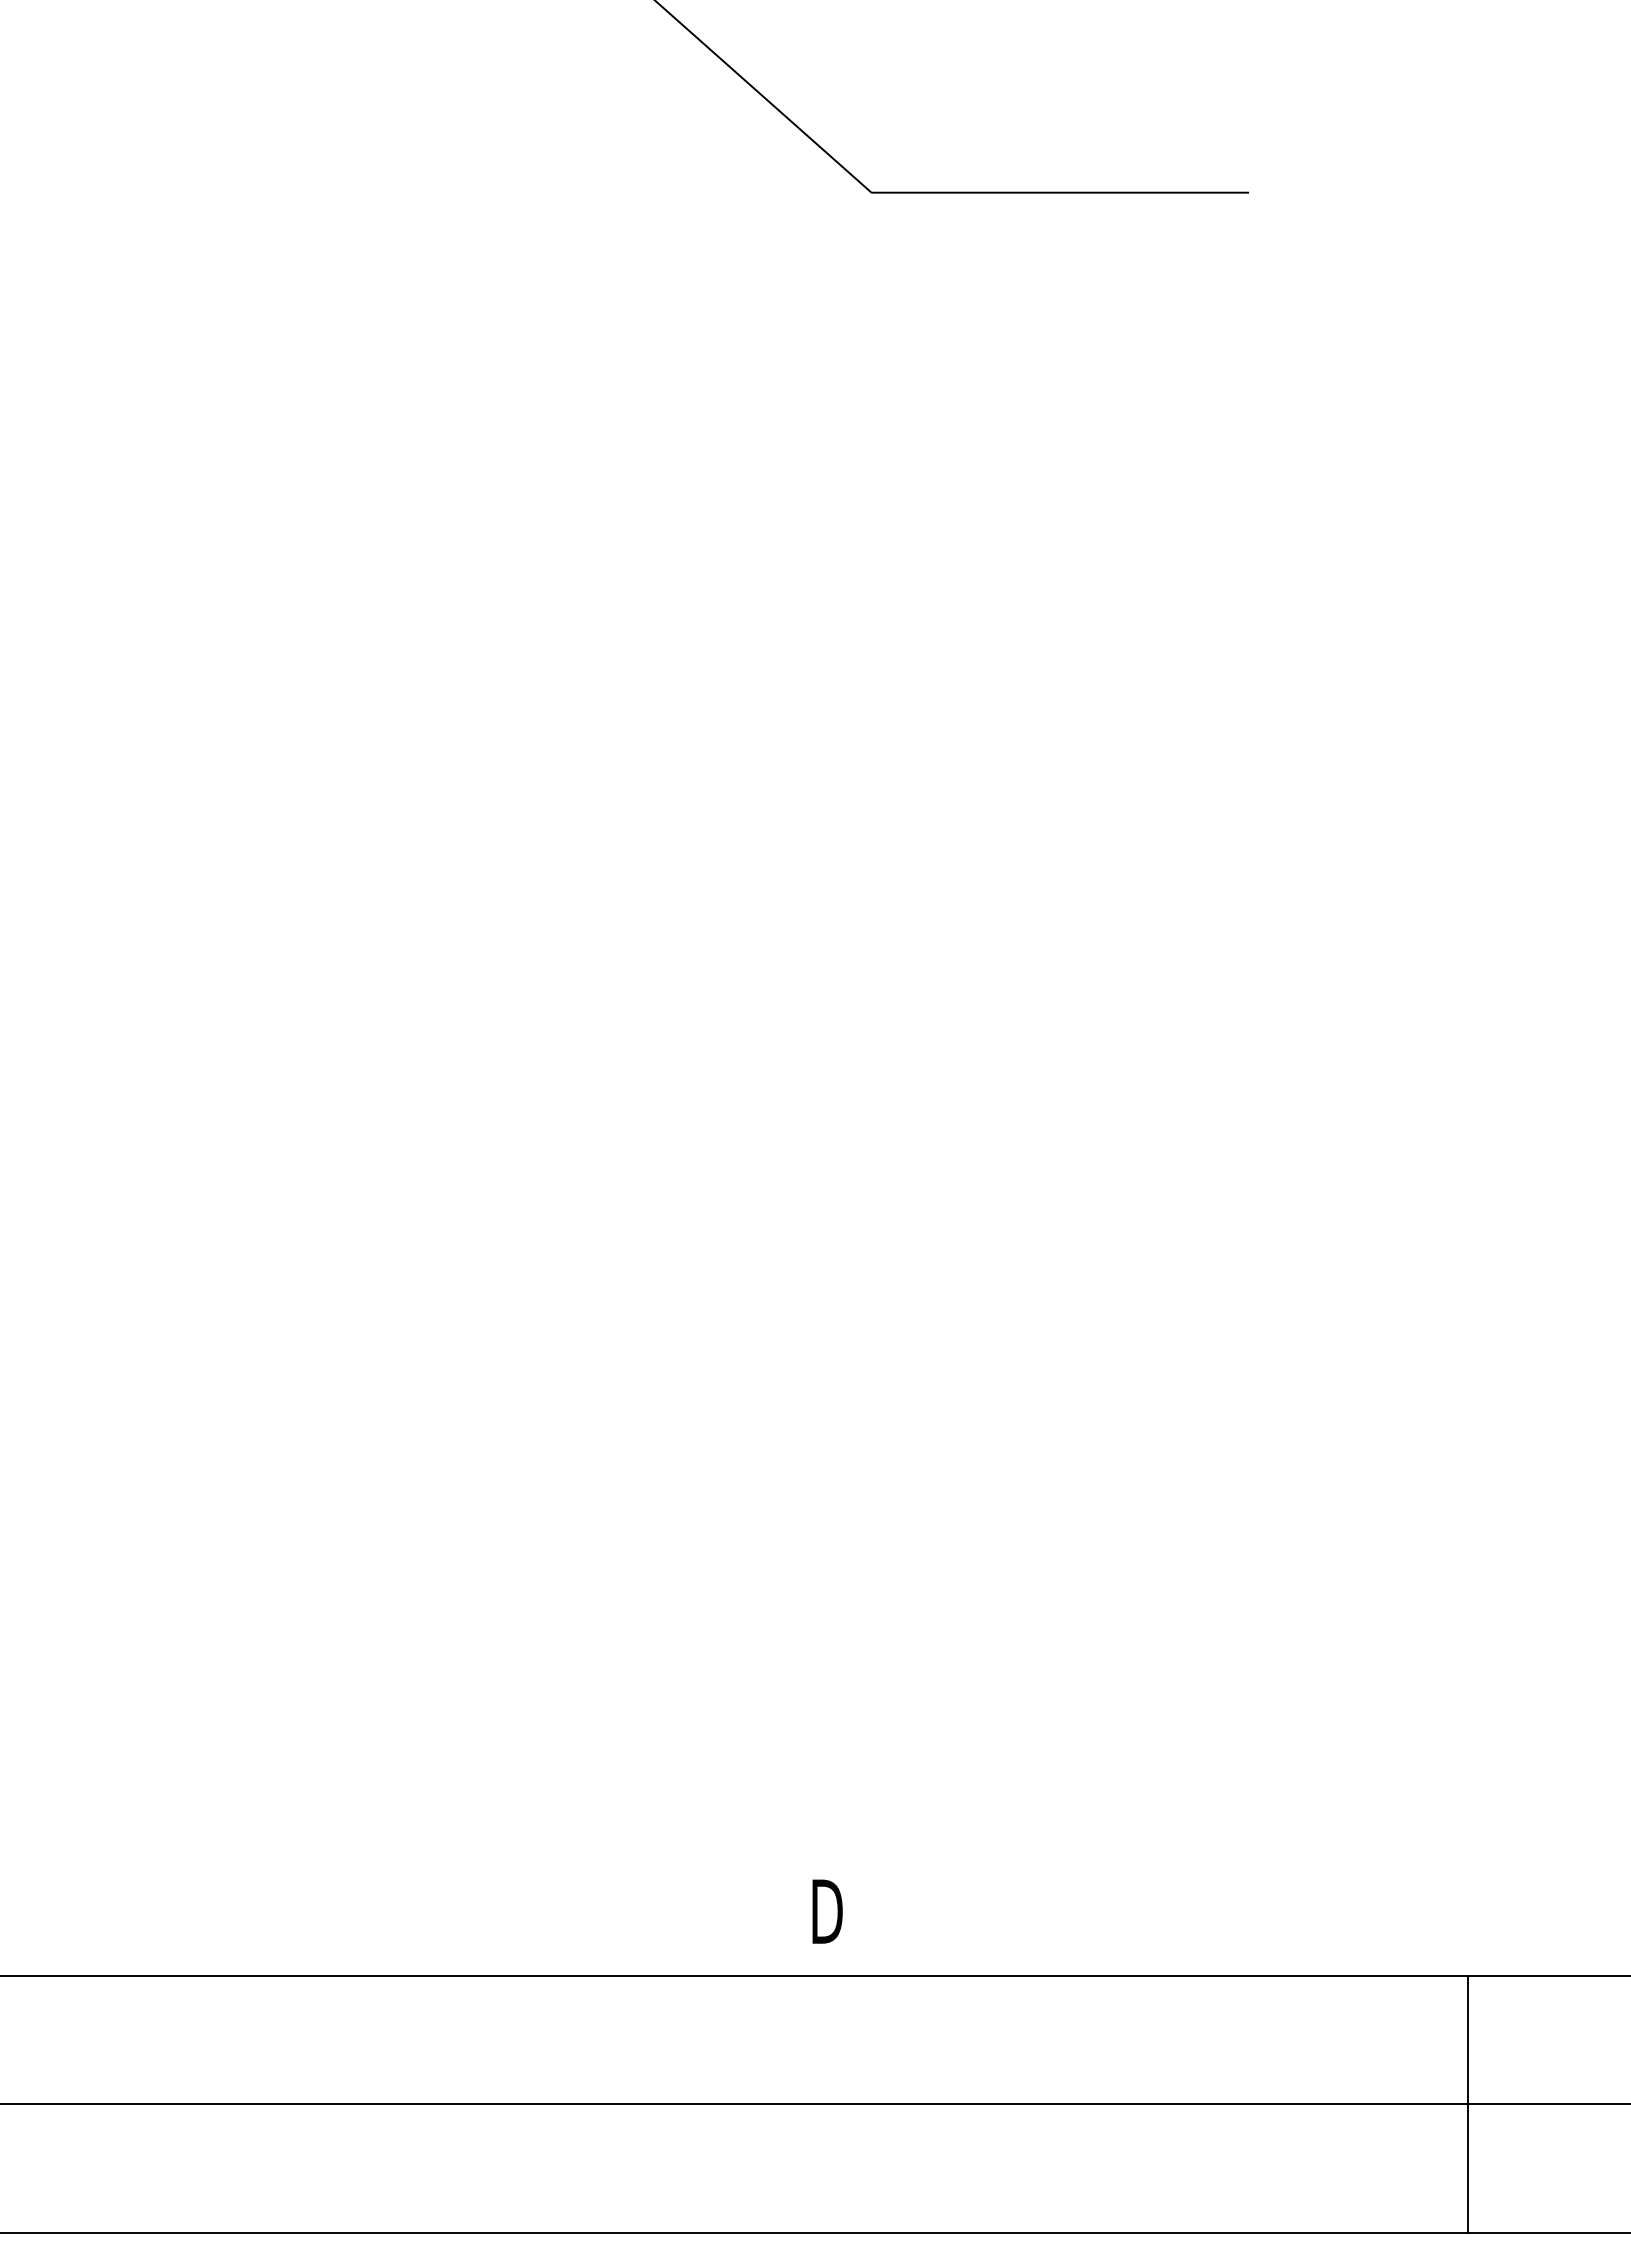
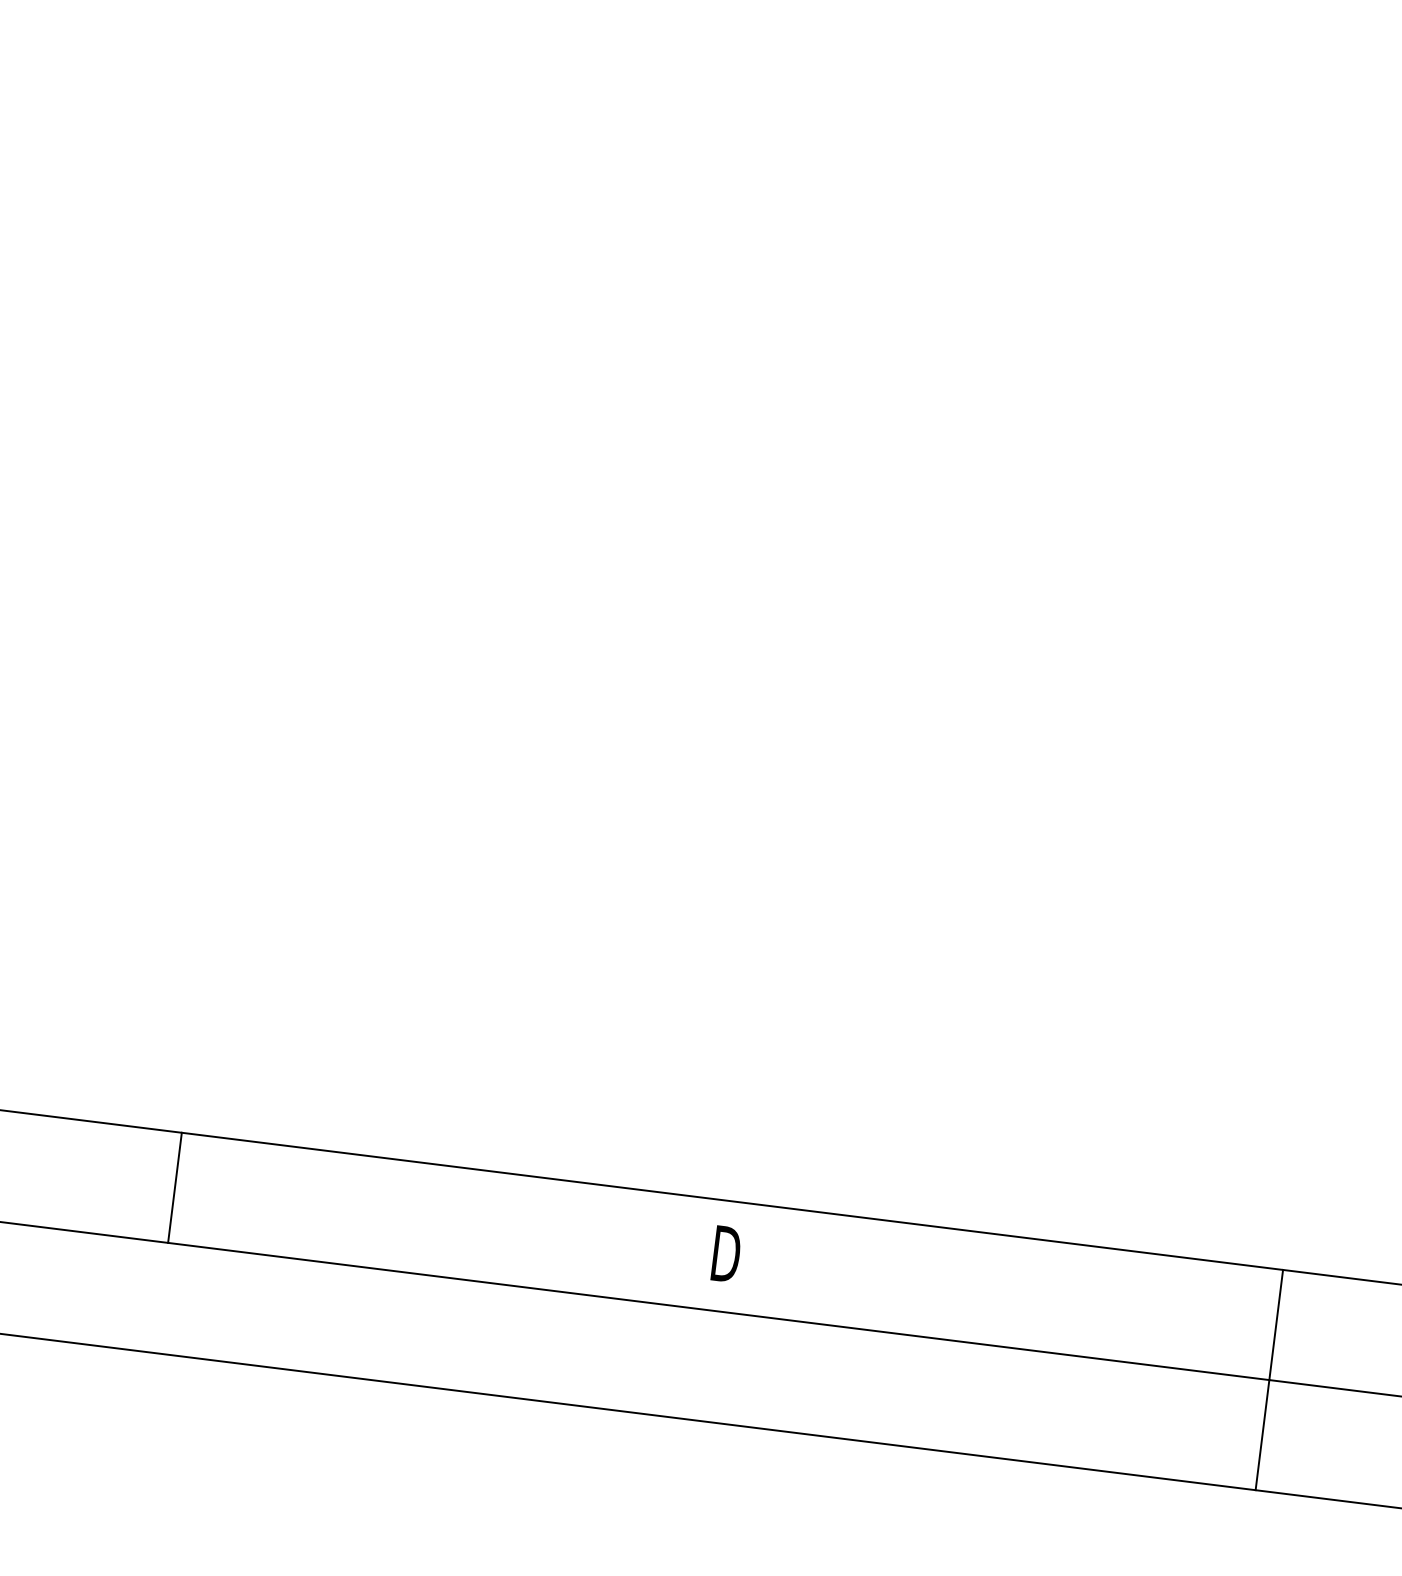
text: (827, 1911) -> (726, 1254), moved
line: (185, 2040) -> (174, 1188), added

